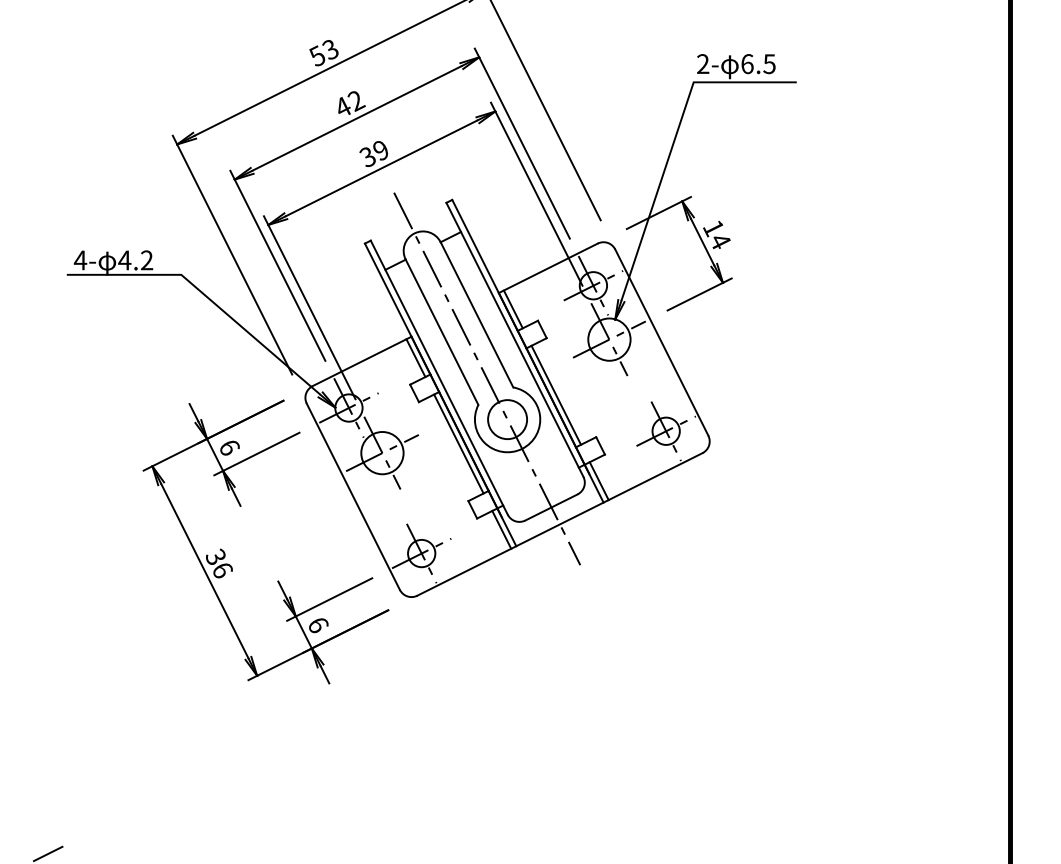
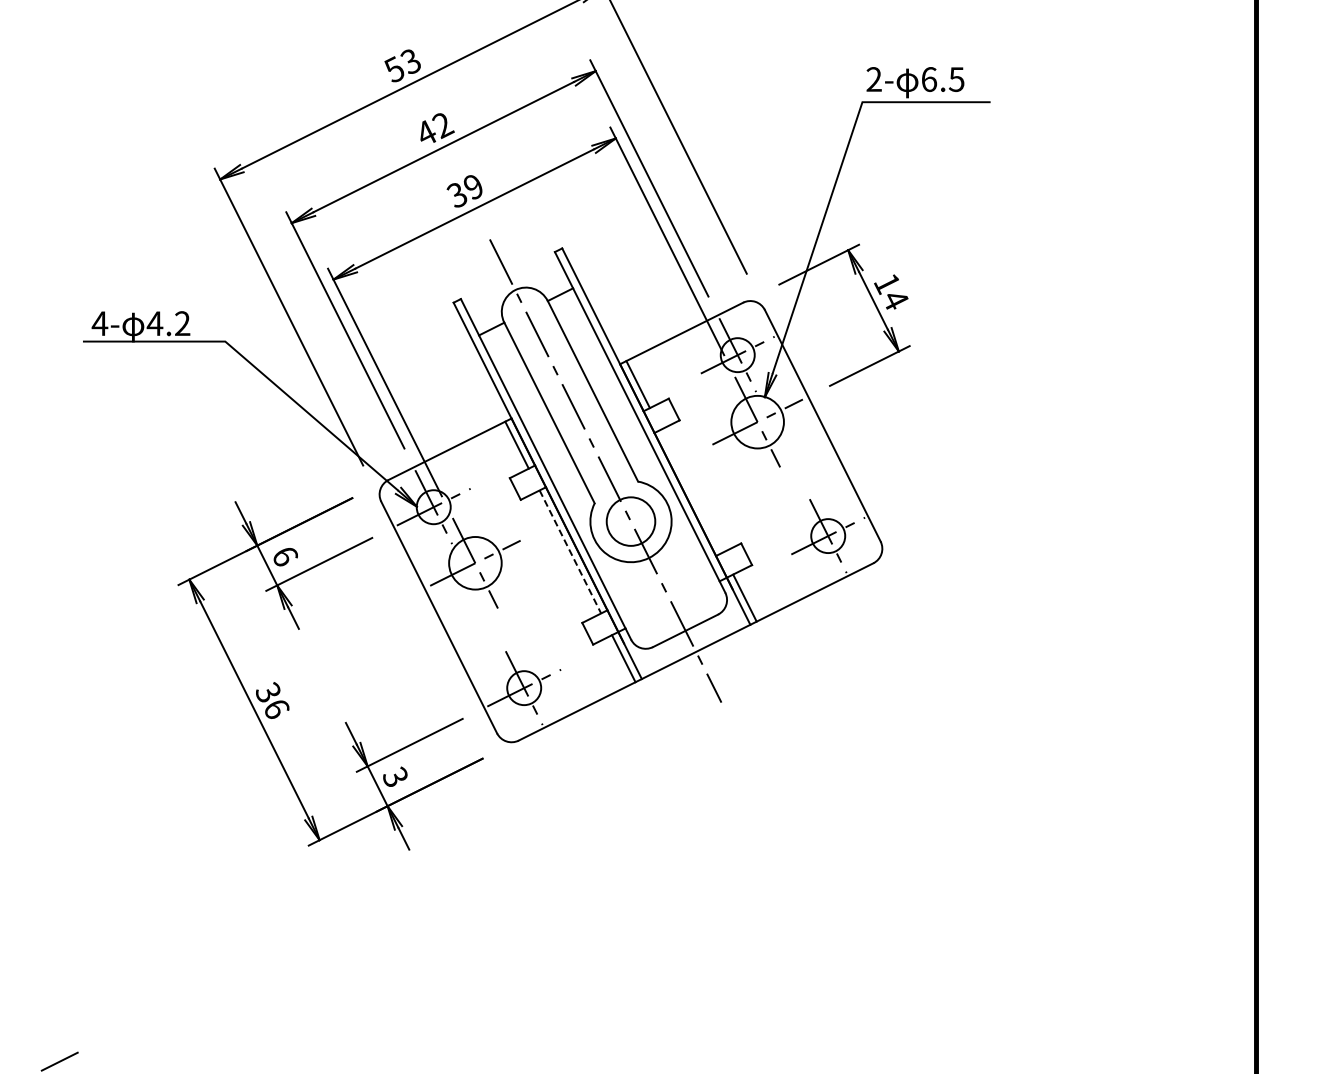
line: (556, 394) -> (691, 490), removed
line: (458, 443) -> (570, 551), solid -> dashed
text: (318, 624) -> (395, 776), 6 -> 3

